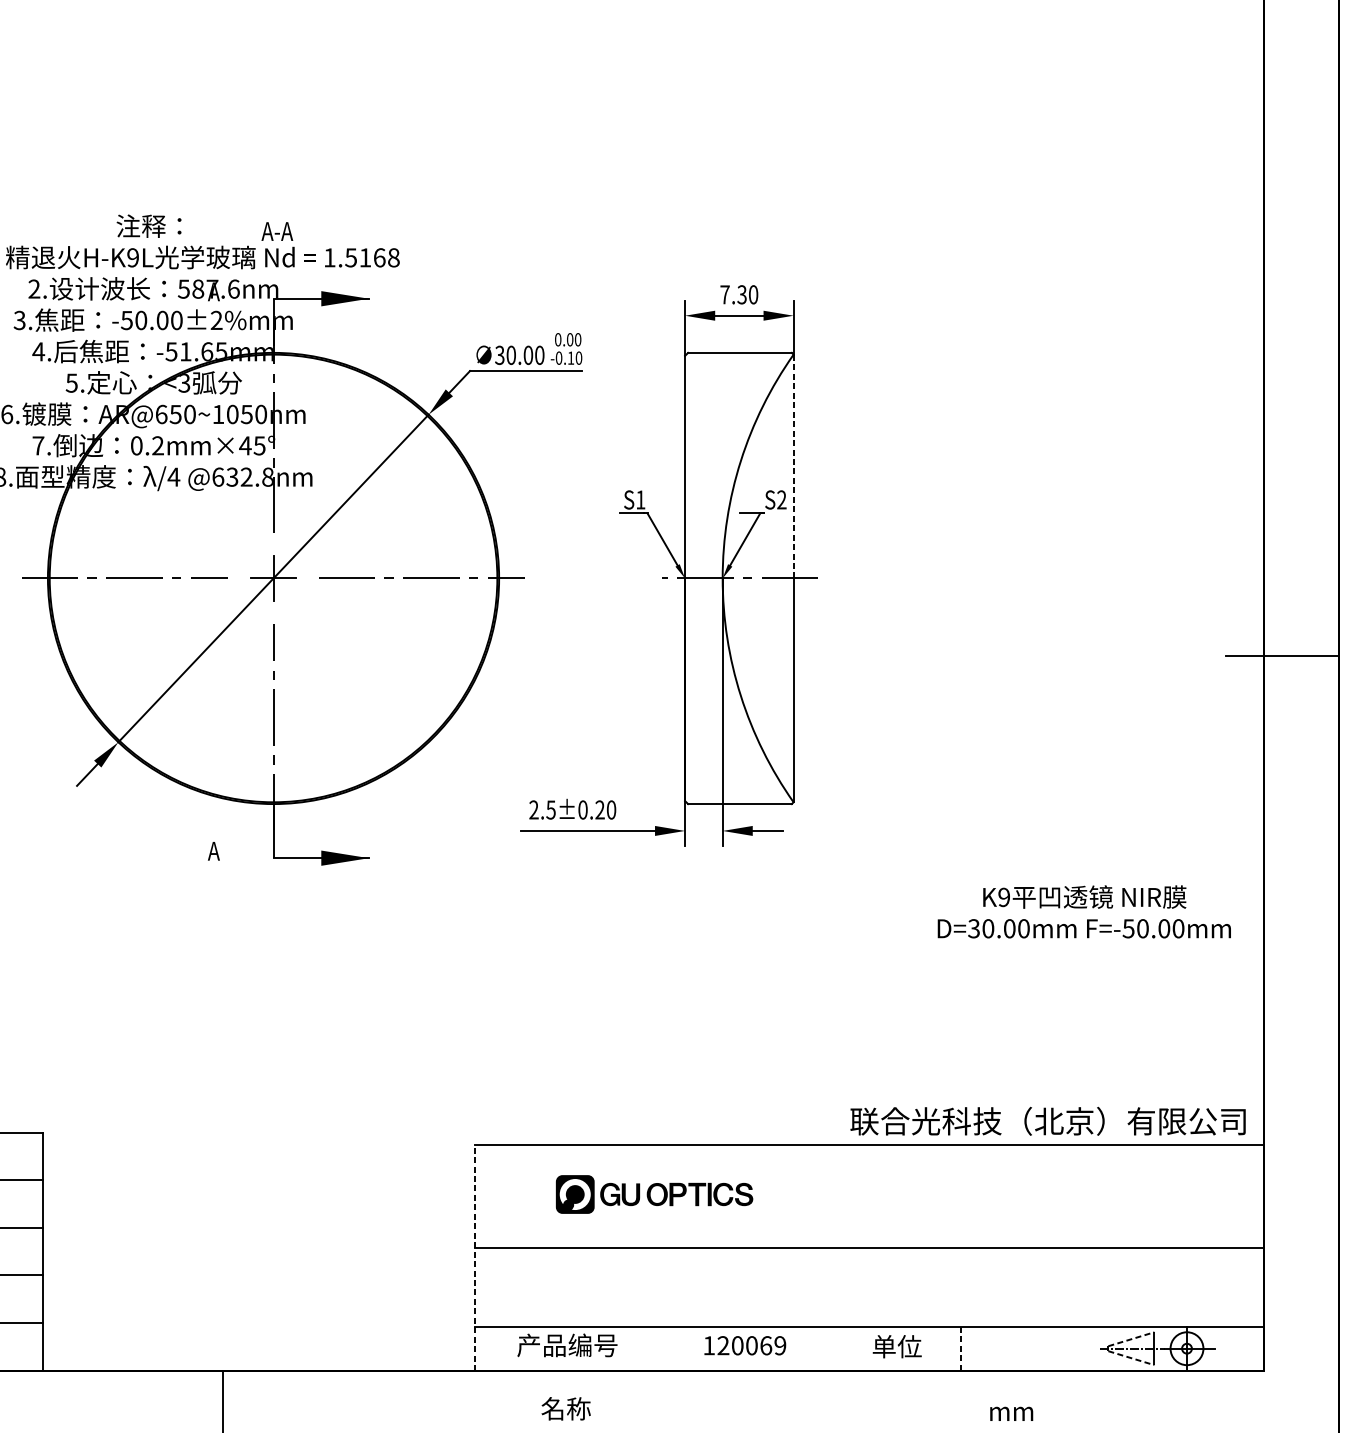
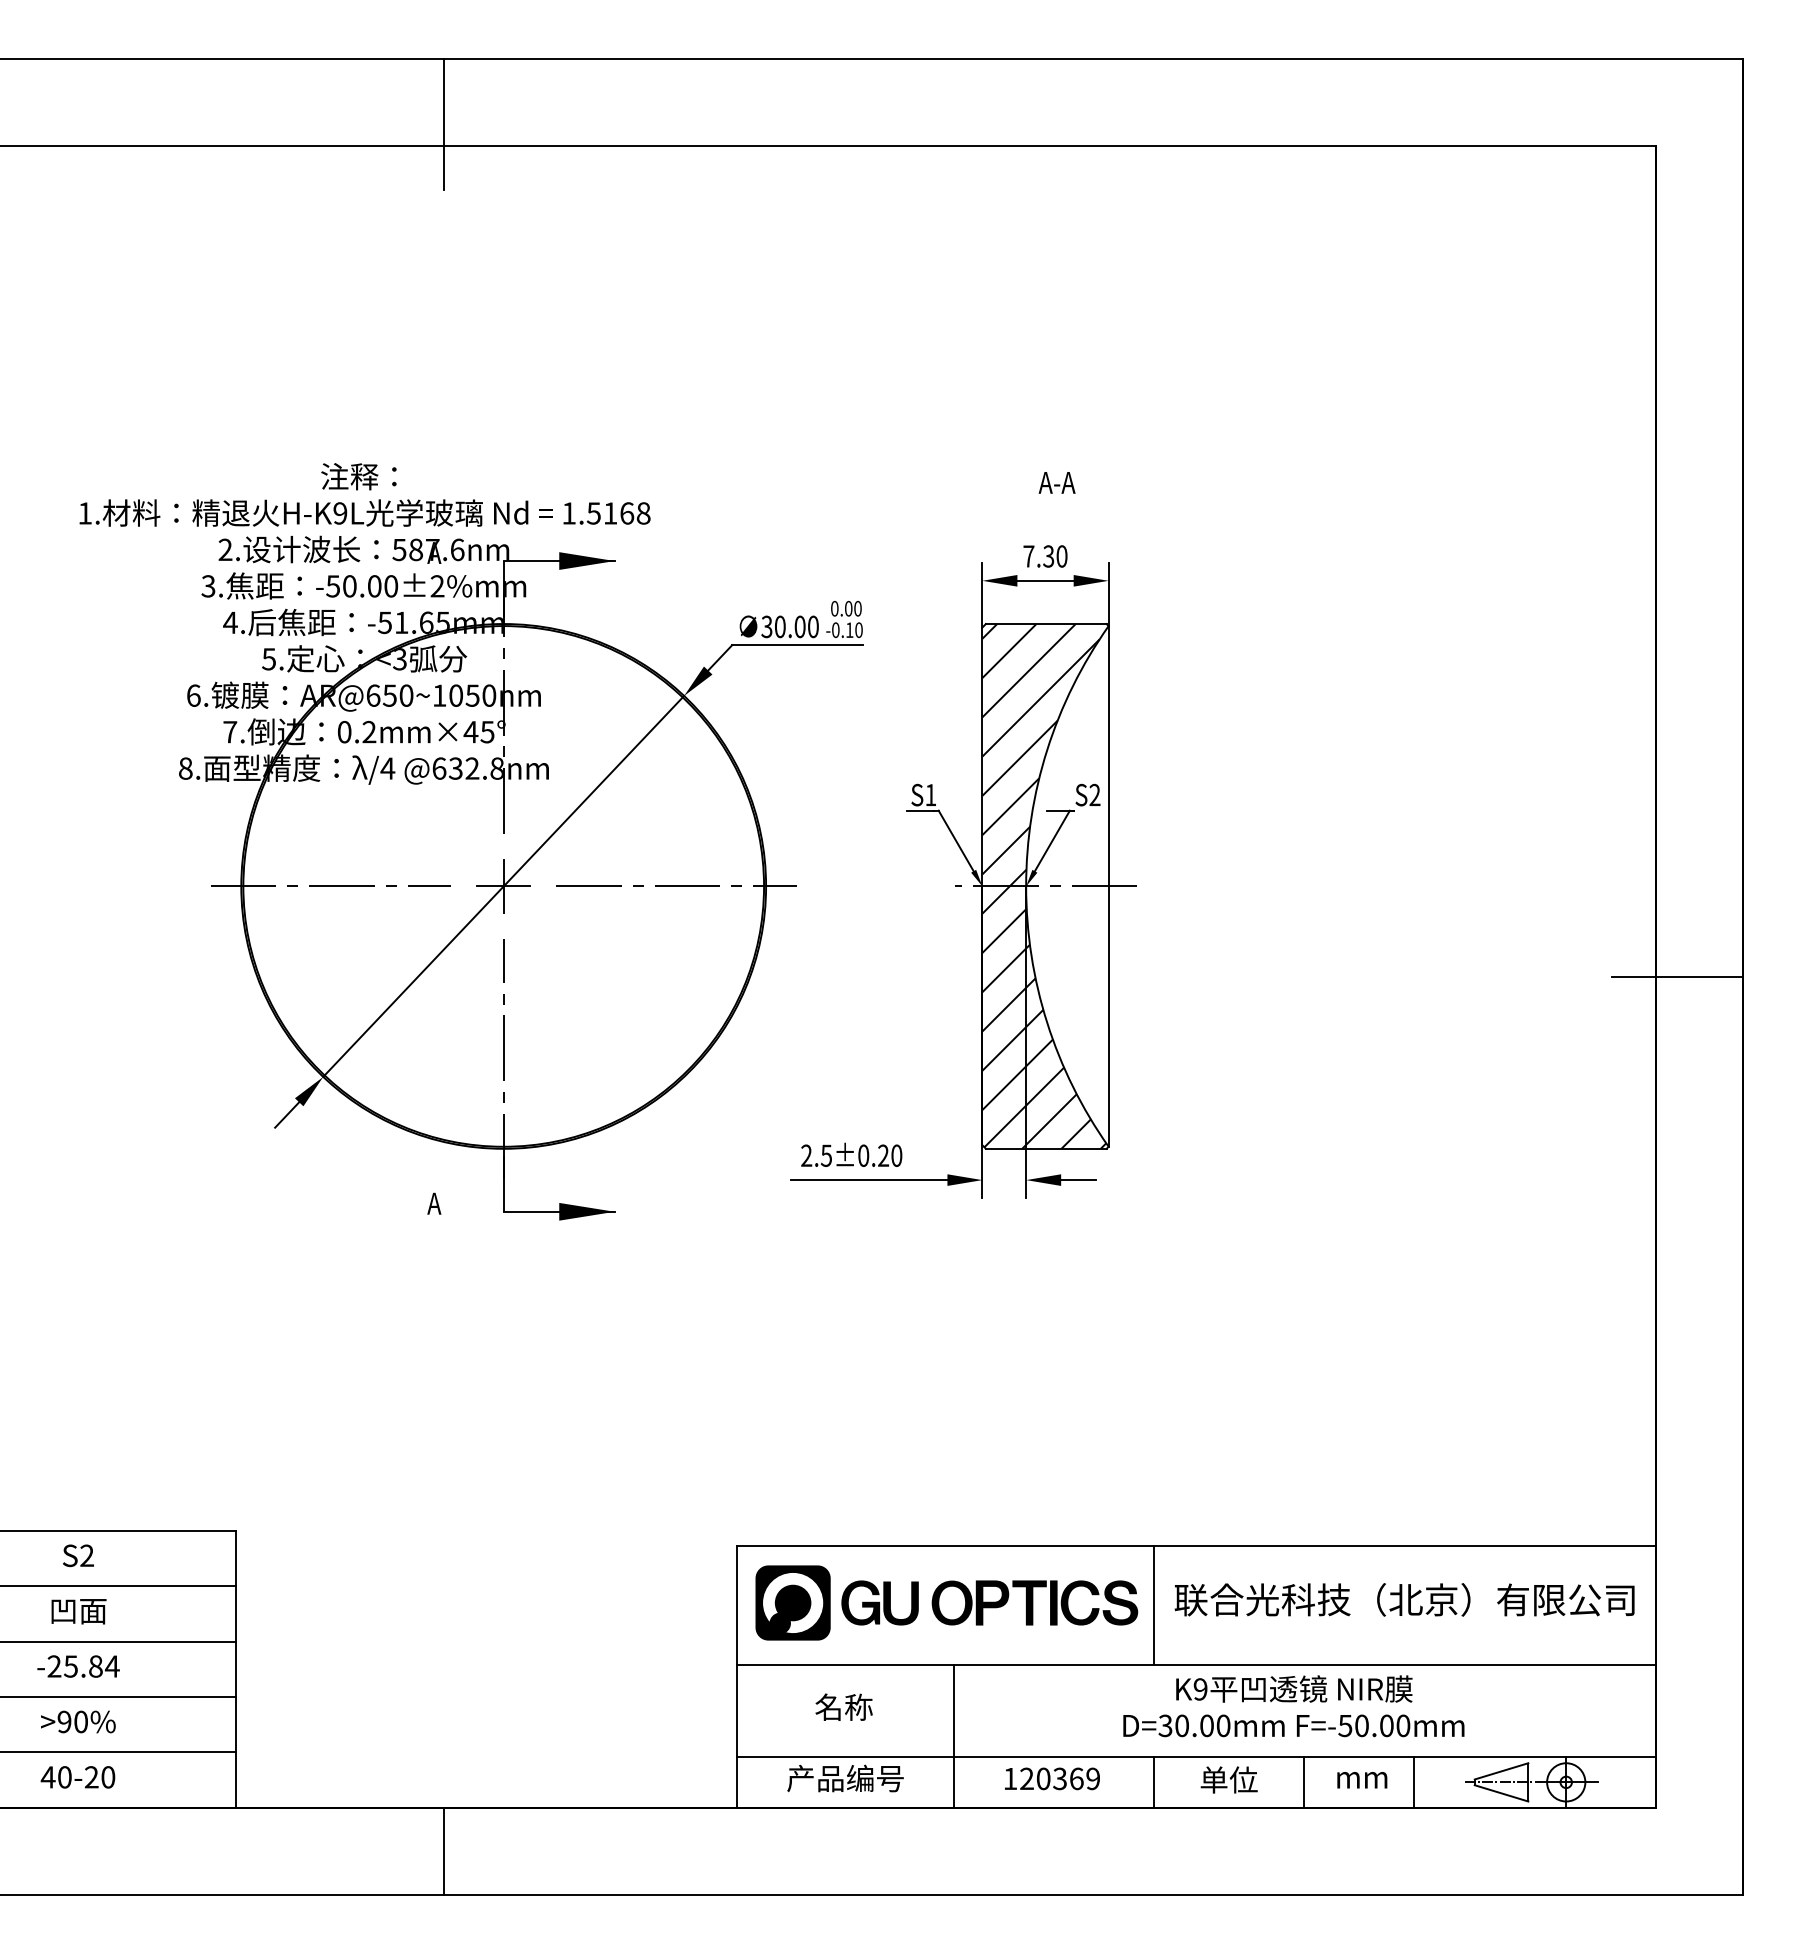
text: (276, 231) -> (1056, 482), moved
line: (793, 465) -> (1108, 755), dashed -> solid
hatch: (738, 578) -> (1044, 886), added
text: (1084, 912) -> (1293, 1706), moved
text: (1047, 1121) -> (1404, 1599), moved
part: (654, 1194) -> (946, 1602), size x1.67
line: (833, 1195) -> (1154, 1604), added
line: (474, 1257) -> (737, 1676), dashed -> solid
line: (661, 1309) -> (954, 1736), added
line: (1131, 1339) -> (1501, 1771), dashed -> solid
text: (751, 1345) -> (1059, 1778), 120069 -> 120369
line: (833, 1347) -> (1154, 1781), added
line: (1055, 1347) -> (1413, 1781), added
line: (961, 1348) -> (1303, 1782), dashed -> solid
line: (1131, 1358) -> (1501, 1793), dashed -> solid
text: (565, 1408) -> (843, 1706), moved
text: (1011, 1414) -> (1362, 1780), moved

